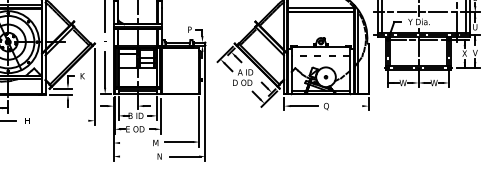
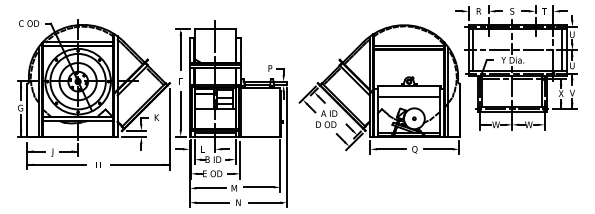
line: (320, 56) -> (408, 96), dashed -> solid
line: (347, 106) -> (437, 149), added
line: (66, 120) -> (139, 164), added
line: (133, 143) -> (210, 188), added
line: (135, 156) -> (212, 202), added

